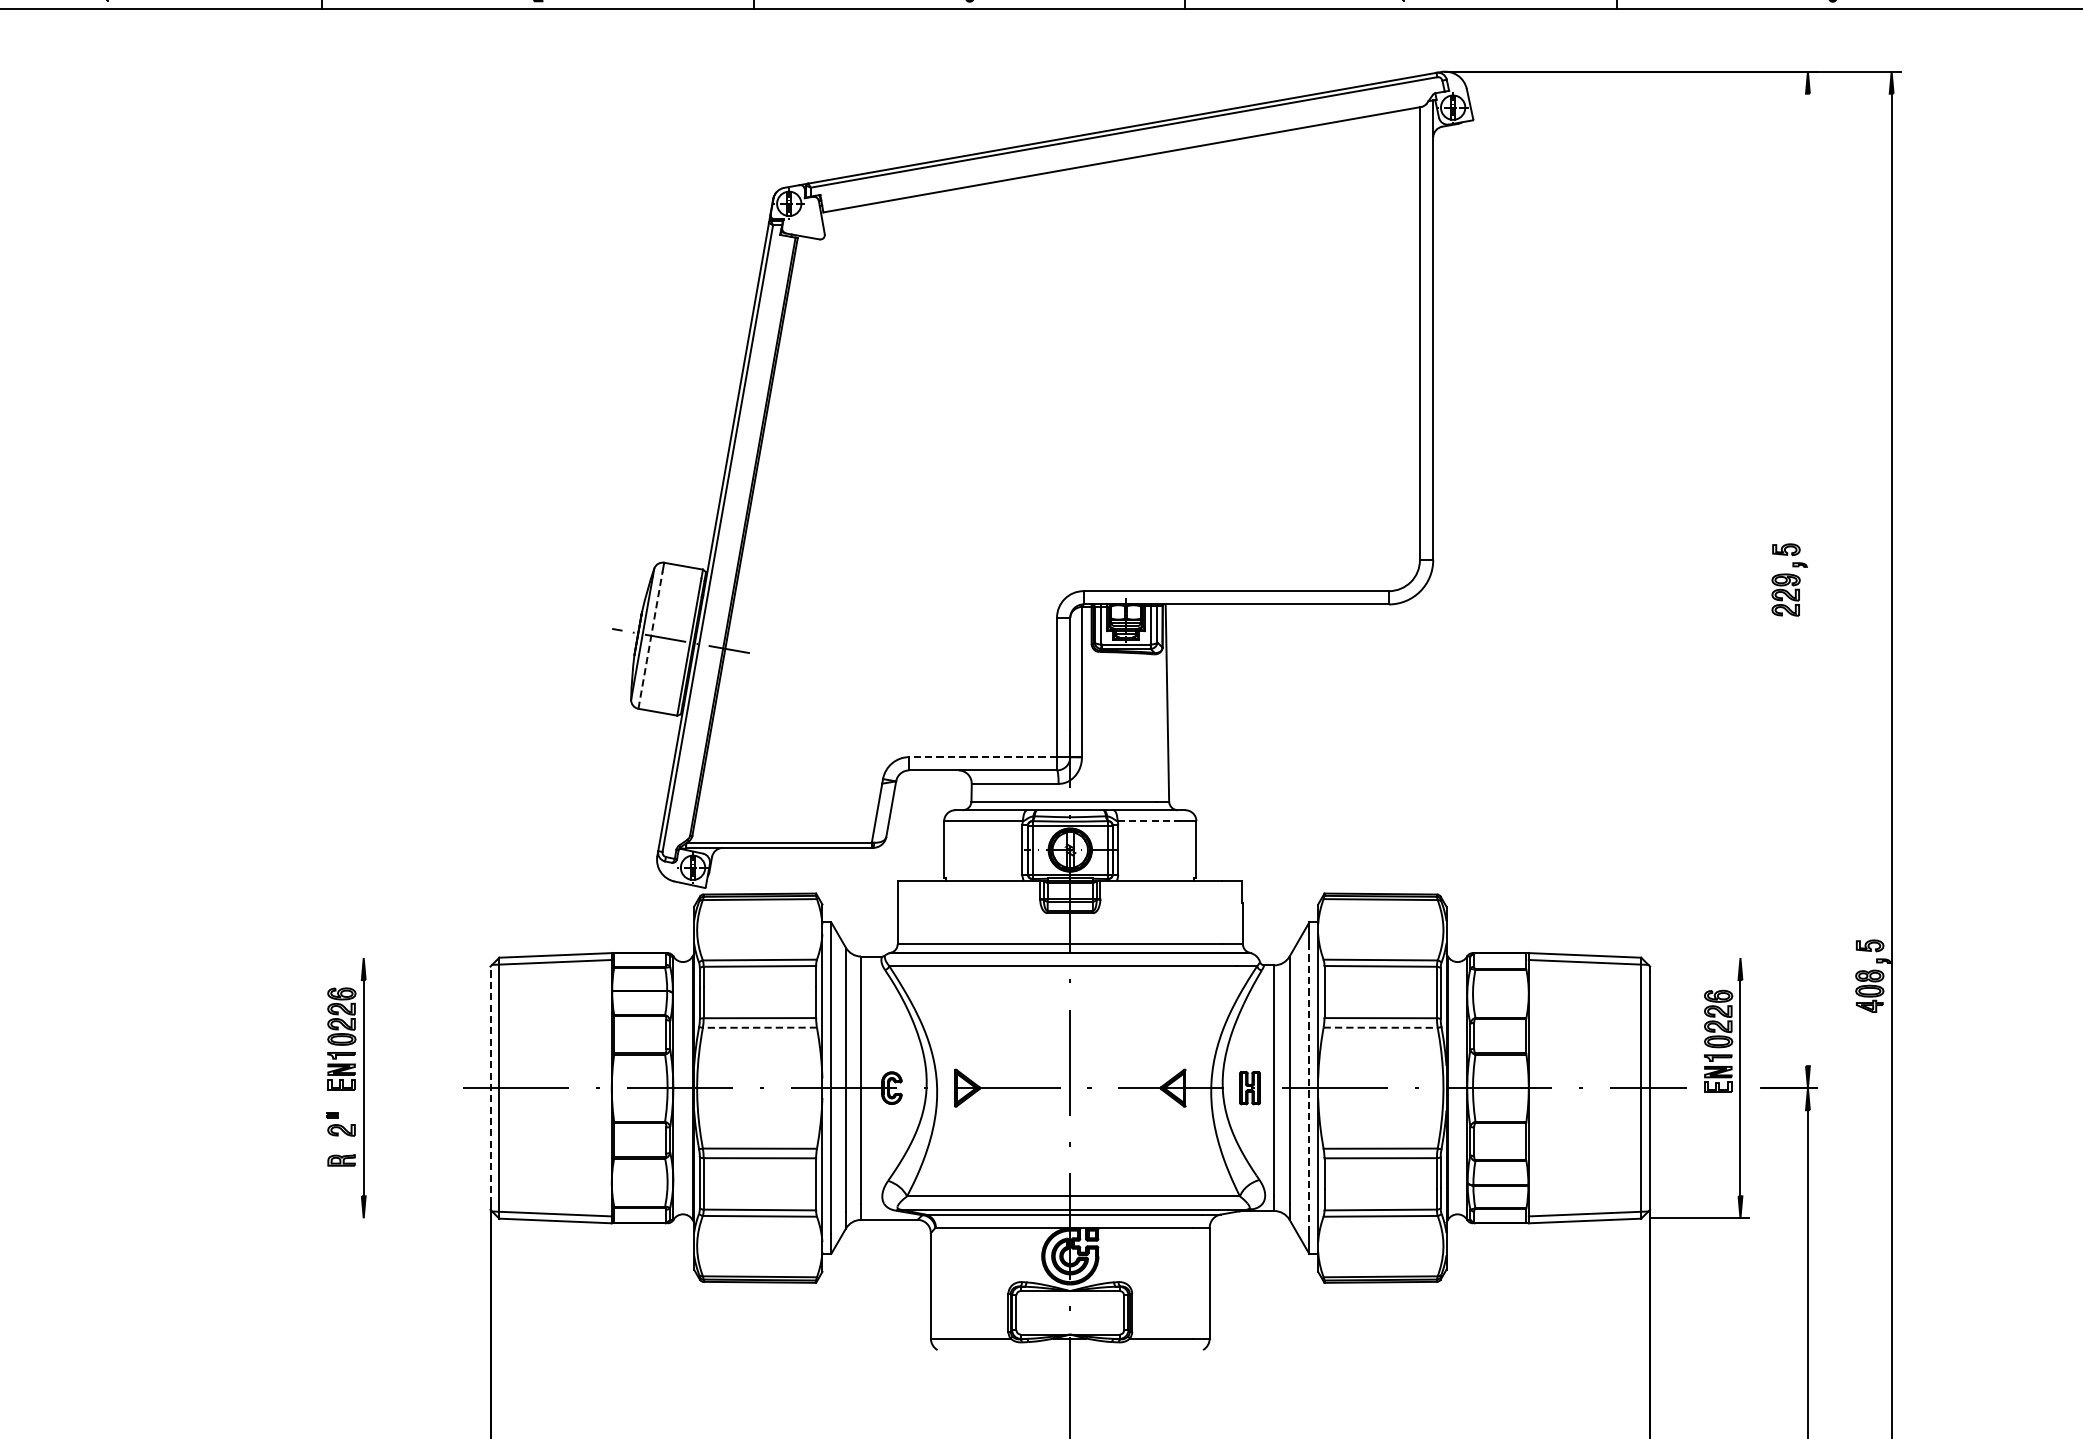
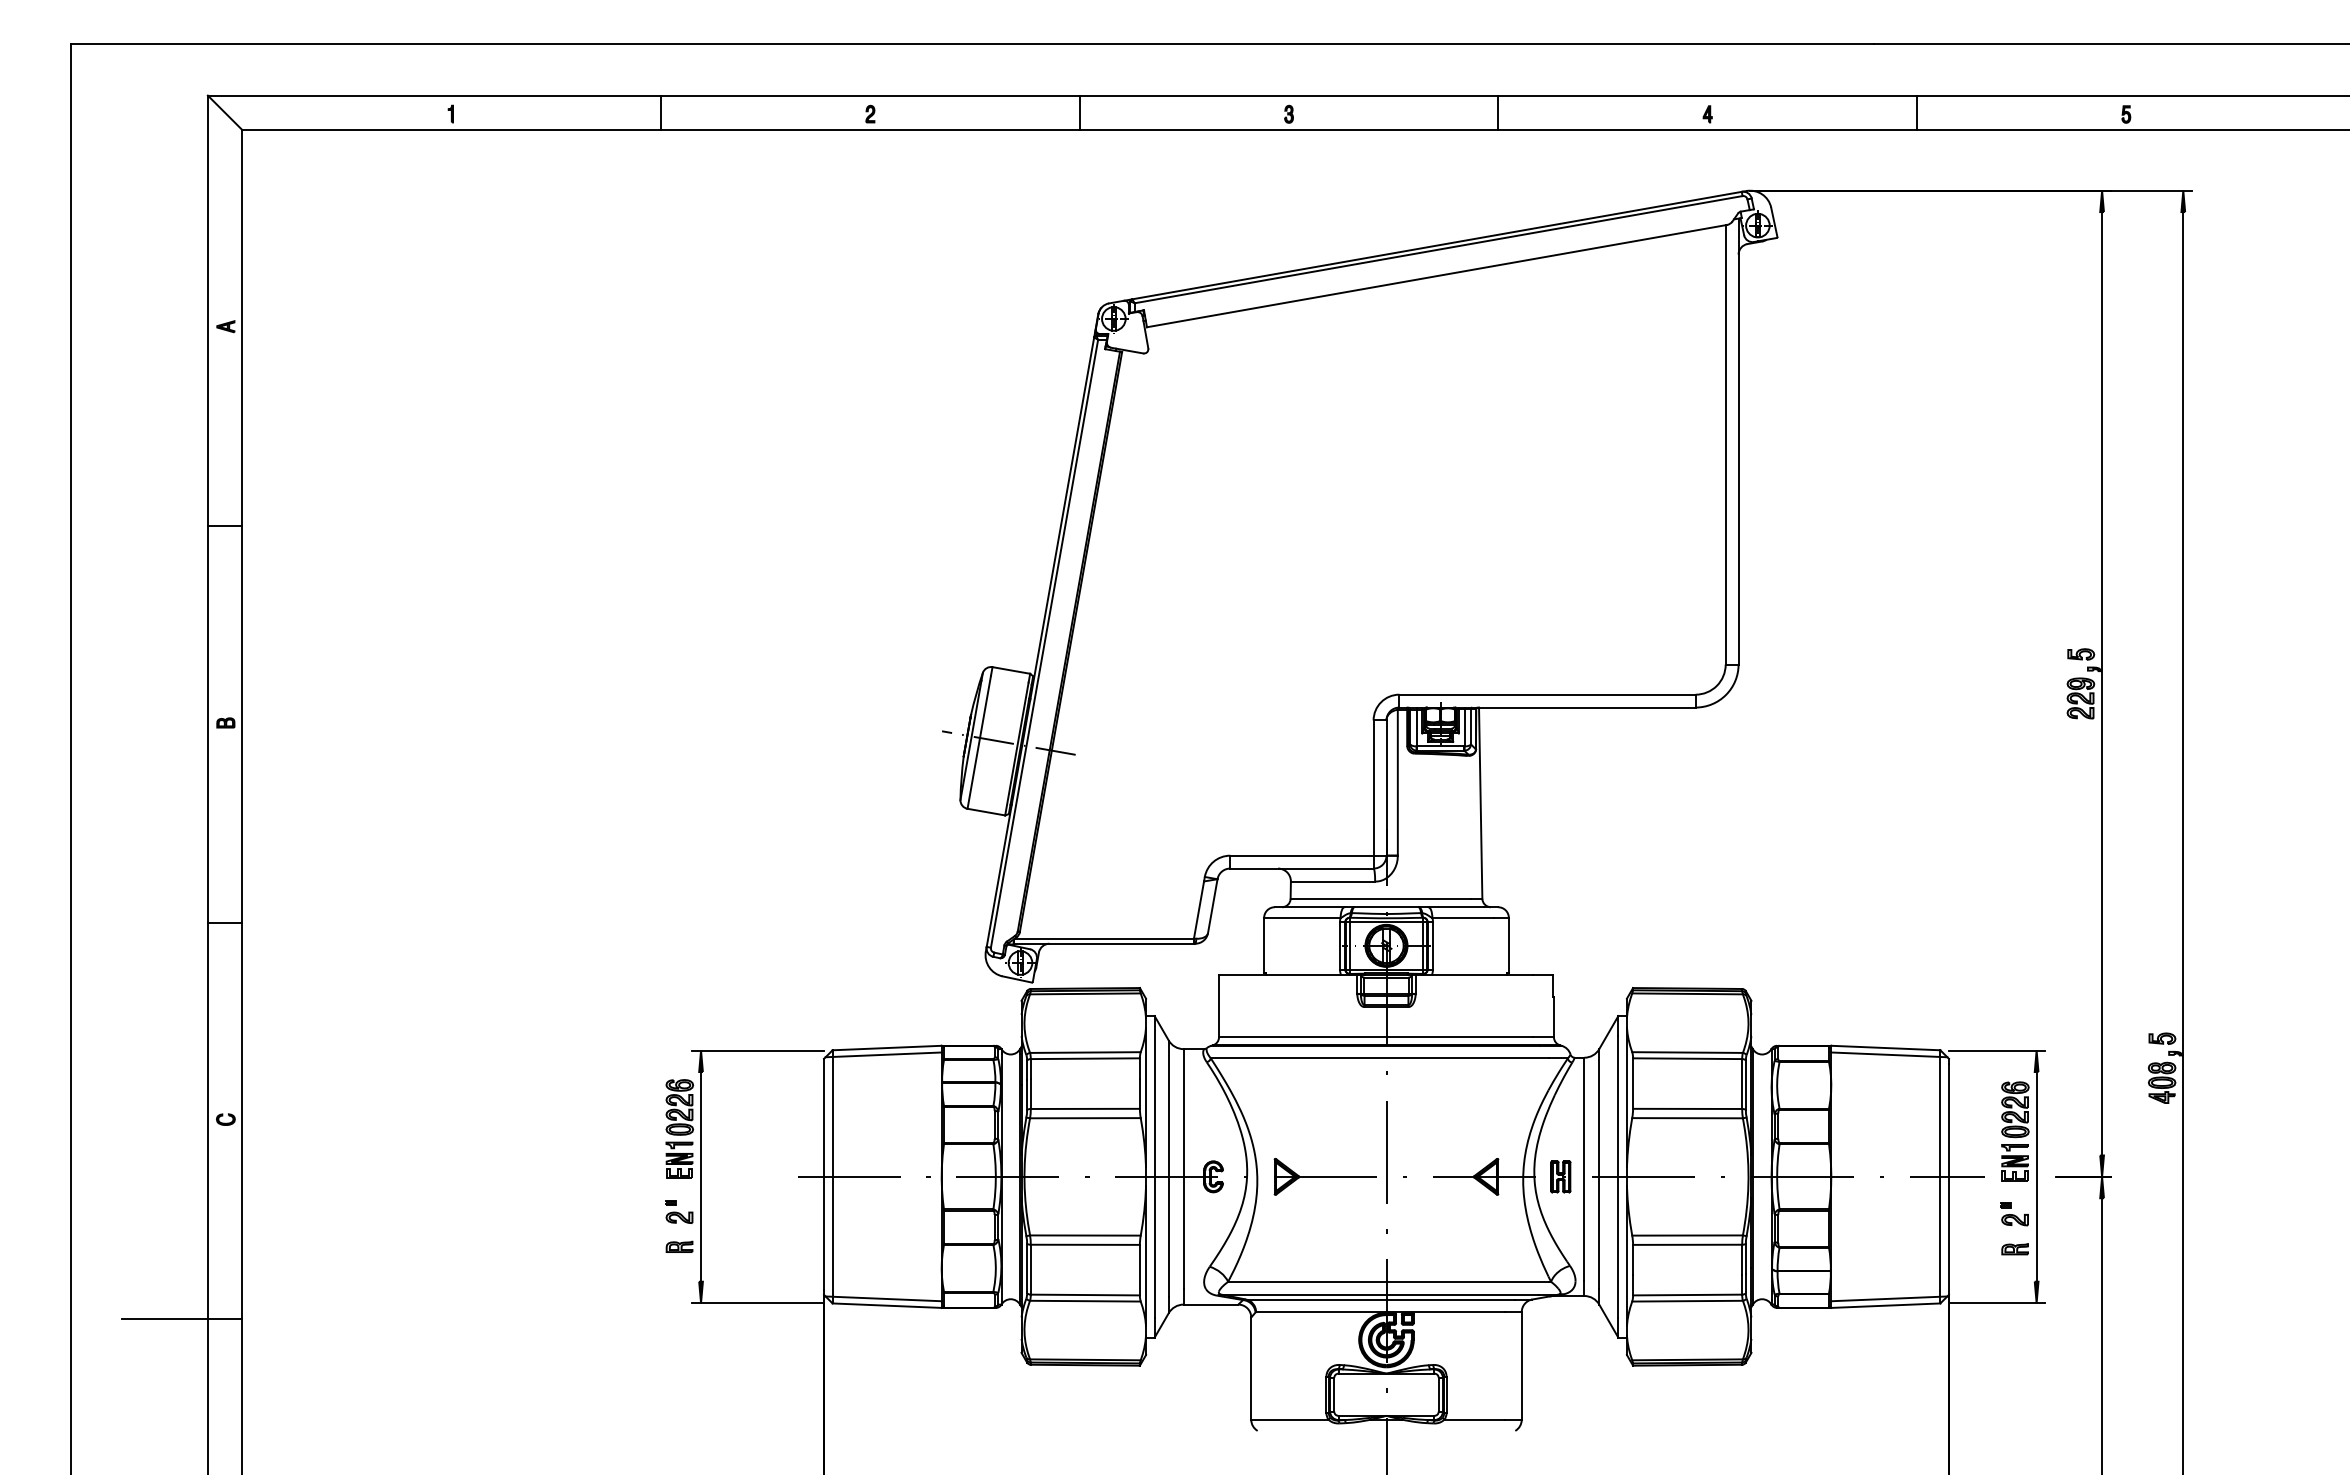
line: (1808, 579) -> (2102, 683), added
line: (650, 640) -> (979, 742), dashed -> solid
line: (982, 756) -> (1301, 855), dashed -> solid
line: (1149, 820) -> (1463, 917), dashed -> solid
line: (422, 957) -> (758, 1050), added
line: (1699, 957) -> (1996, 1050), added
line: (759, 1028) -> (1084, 1118), dashed -> solid
line: (1381, 1028) -> (1688, 1118), dashed -> solid
line: (491, 1084) -> (824, 1173), dashed -> solid
line: (1309, 1087) -> (1618, 1176), dashed -> solid
part: (1717, 1126) -> (2014, 1214), added
part: (1717, 1163) -> (2014, 1249), added
line: (422, 1218) -> (758, 1303), added

